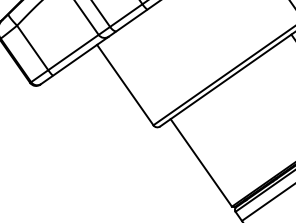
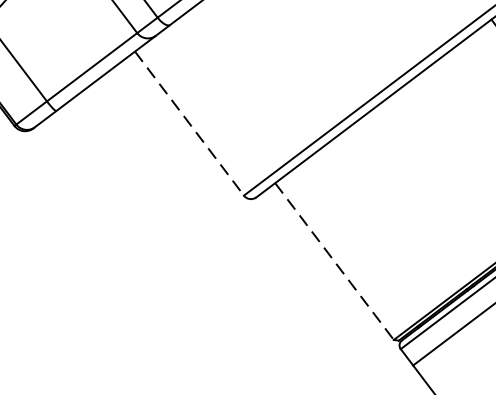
line: (125, 85) -> (189, 124), solid -> dashed
line: (201, 163) -> (334, 262), solid -> dashed

